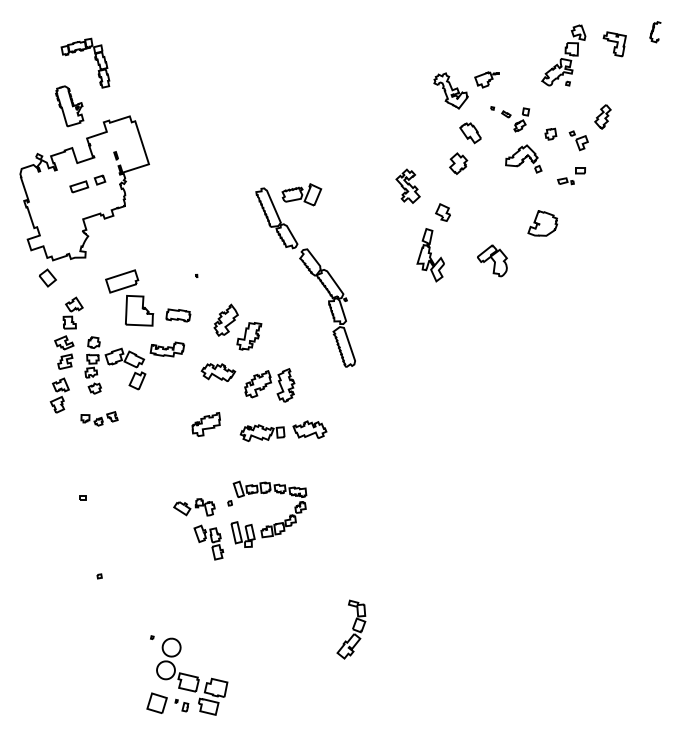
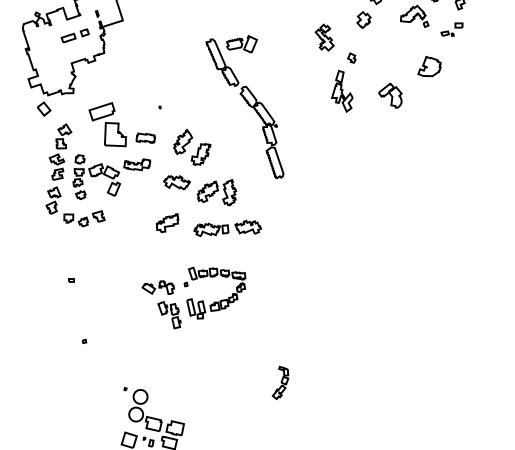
part: (442, 212) -> (351, 58), size x0.71
part: (99, 418) -> (84, 218), size x1.43
part: (351, 629) -> (280, 382), size x0.71

